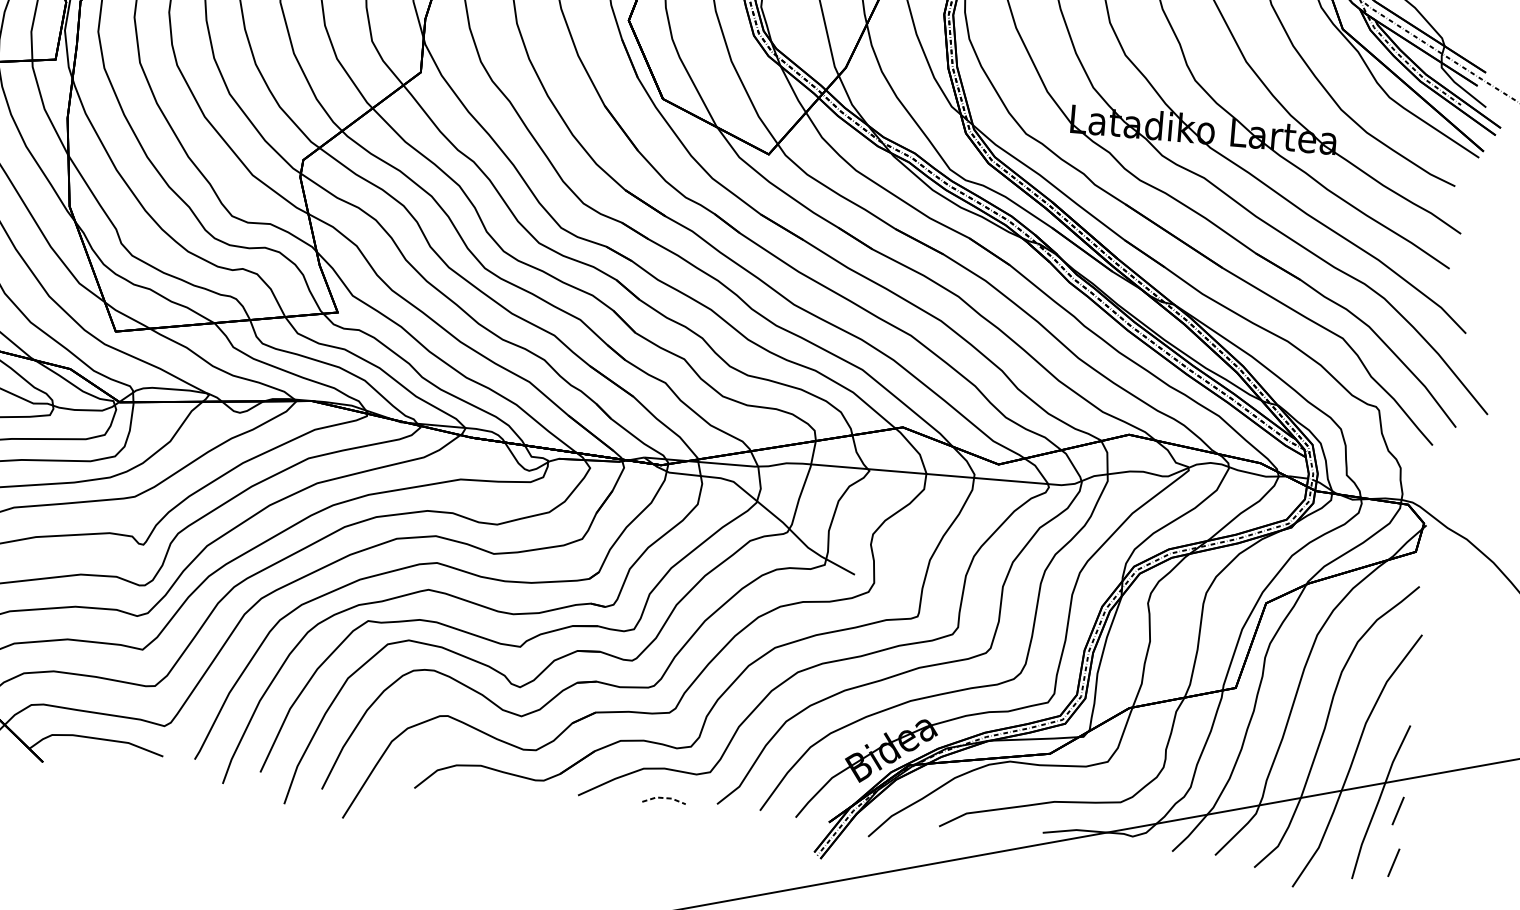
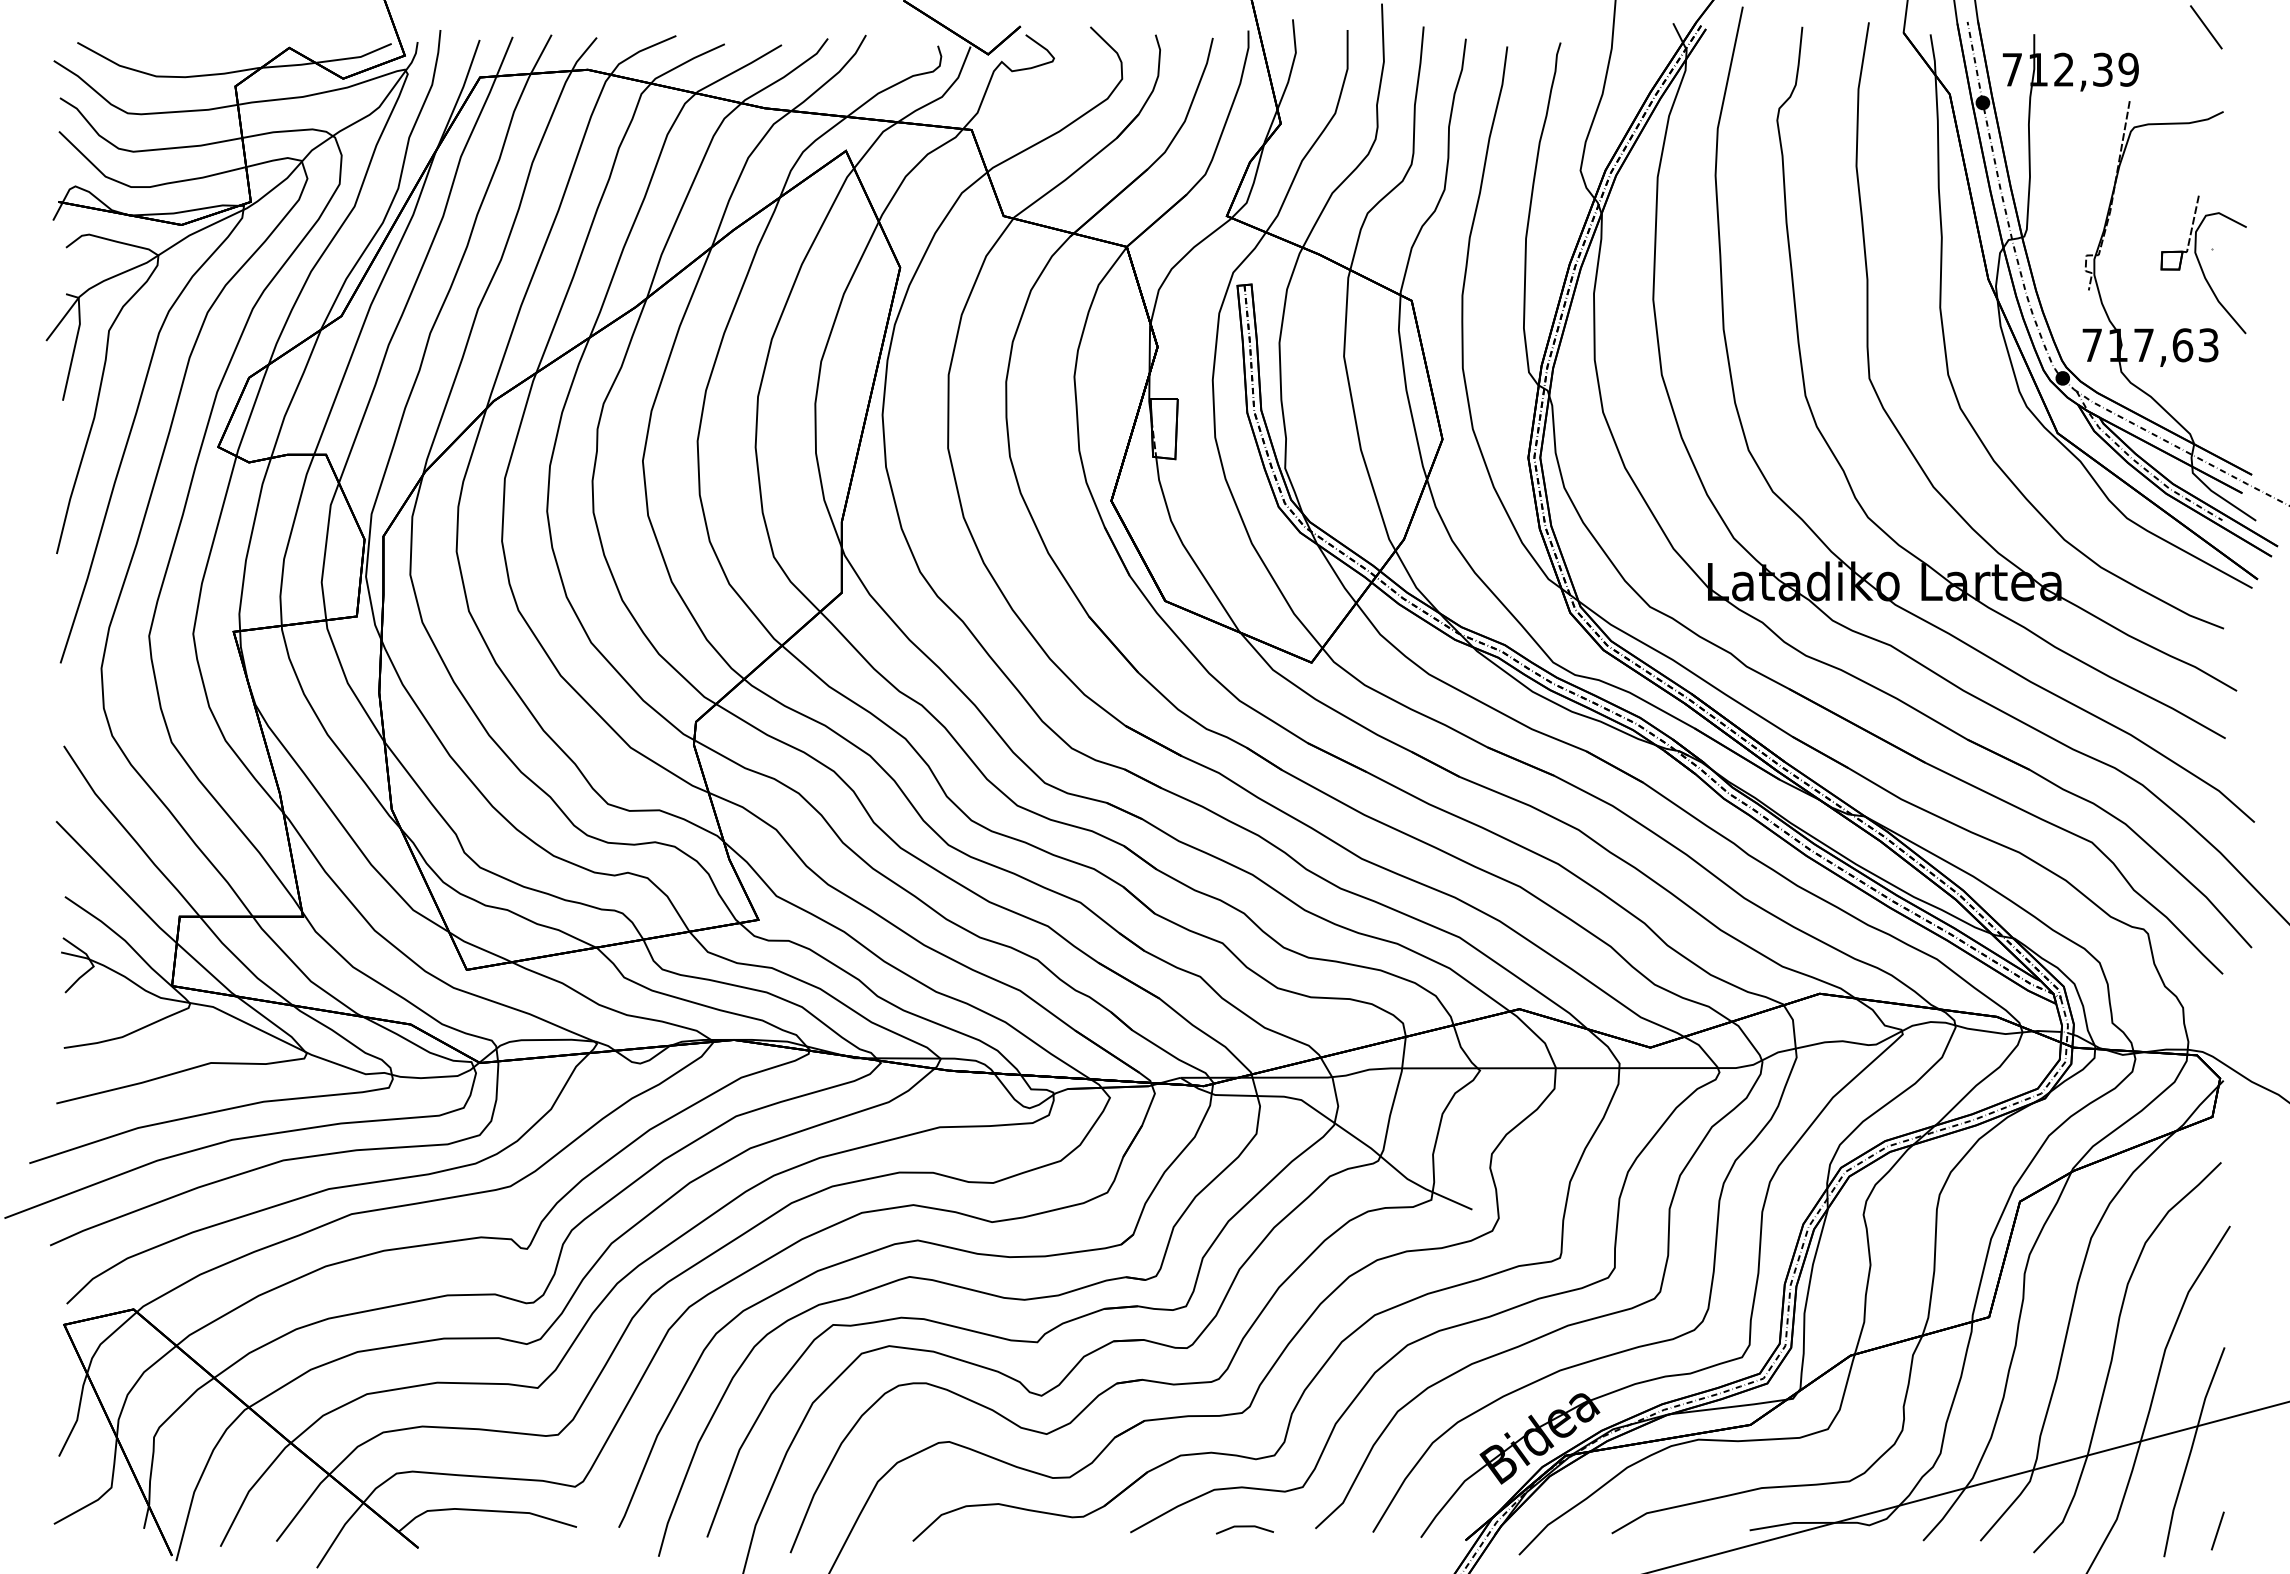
line: (664, 798) -> (1245, 1526), dashed -> solid
line: (1397, 810) -> (2217, 1461), removed

